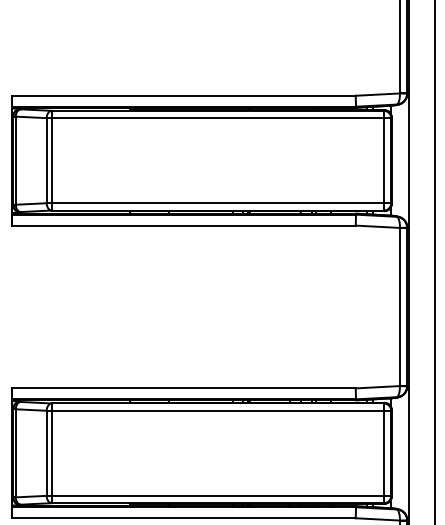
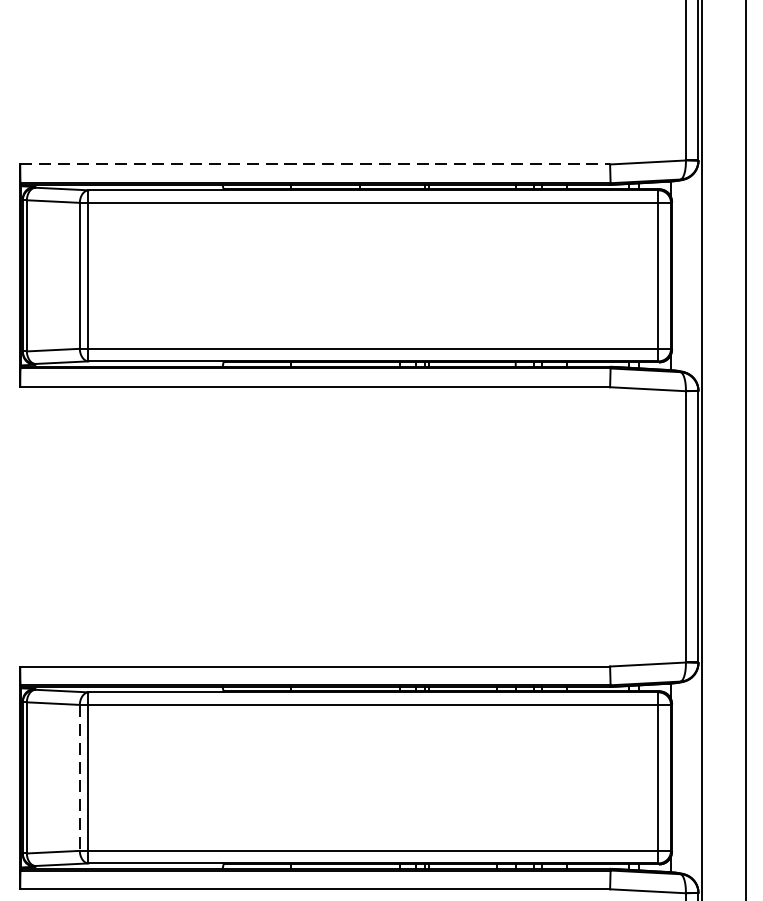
line: (183, 95) -> (314, 163), solid -> dashed
line: (46, 453) -> (79, 778), solid -> dashed

